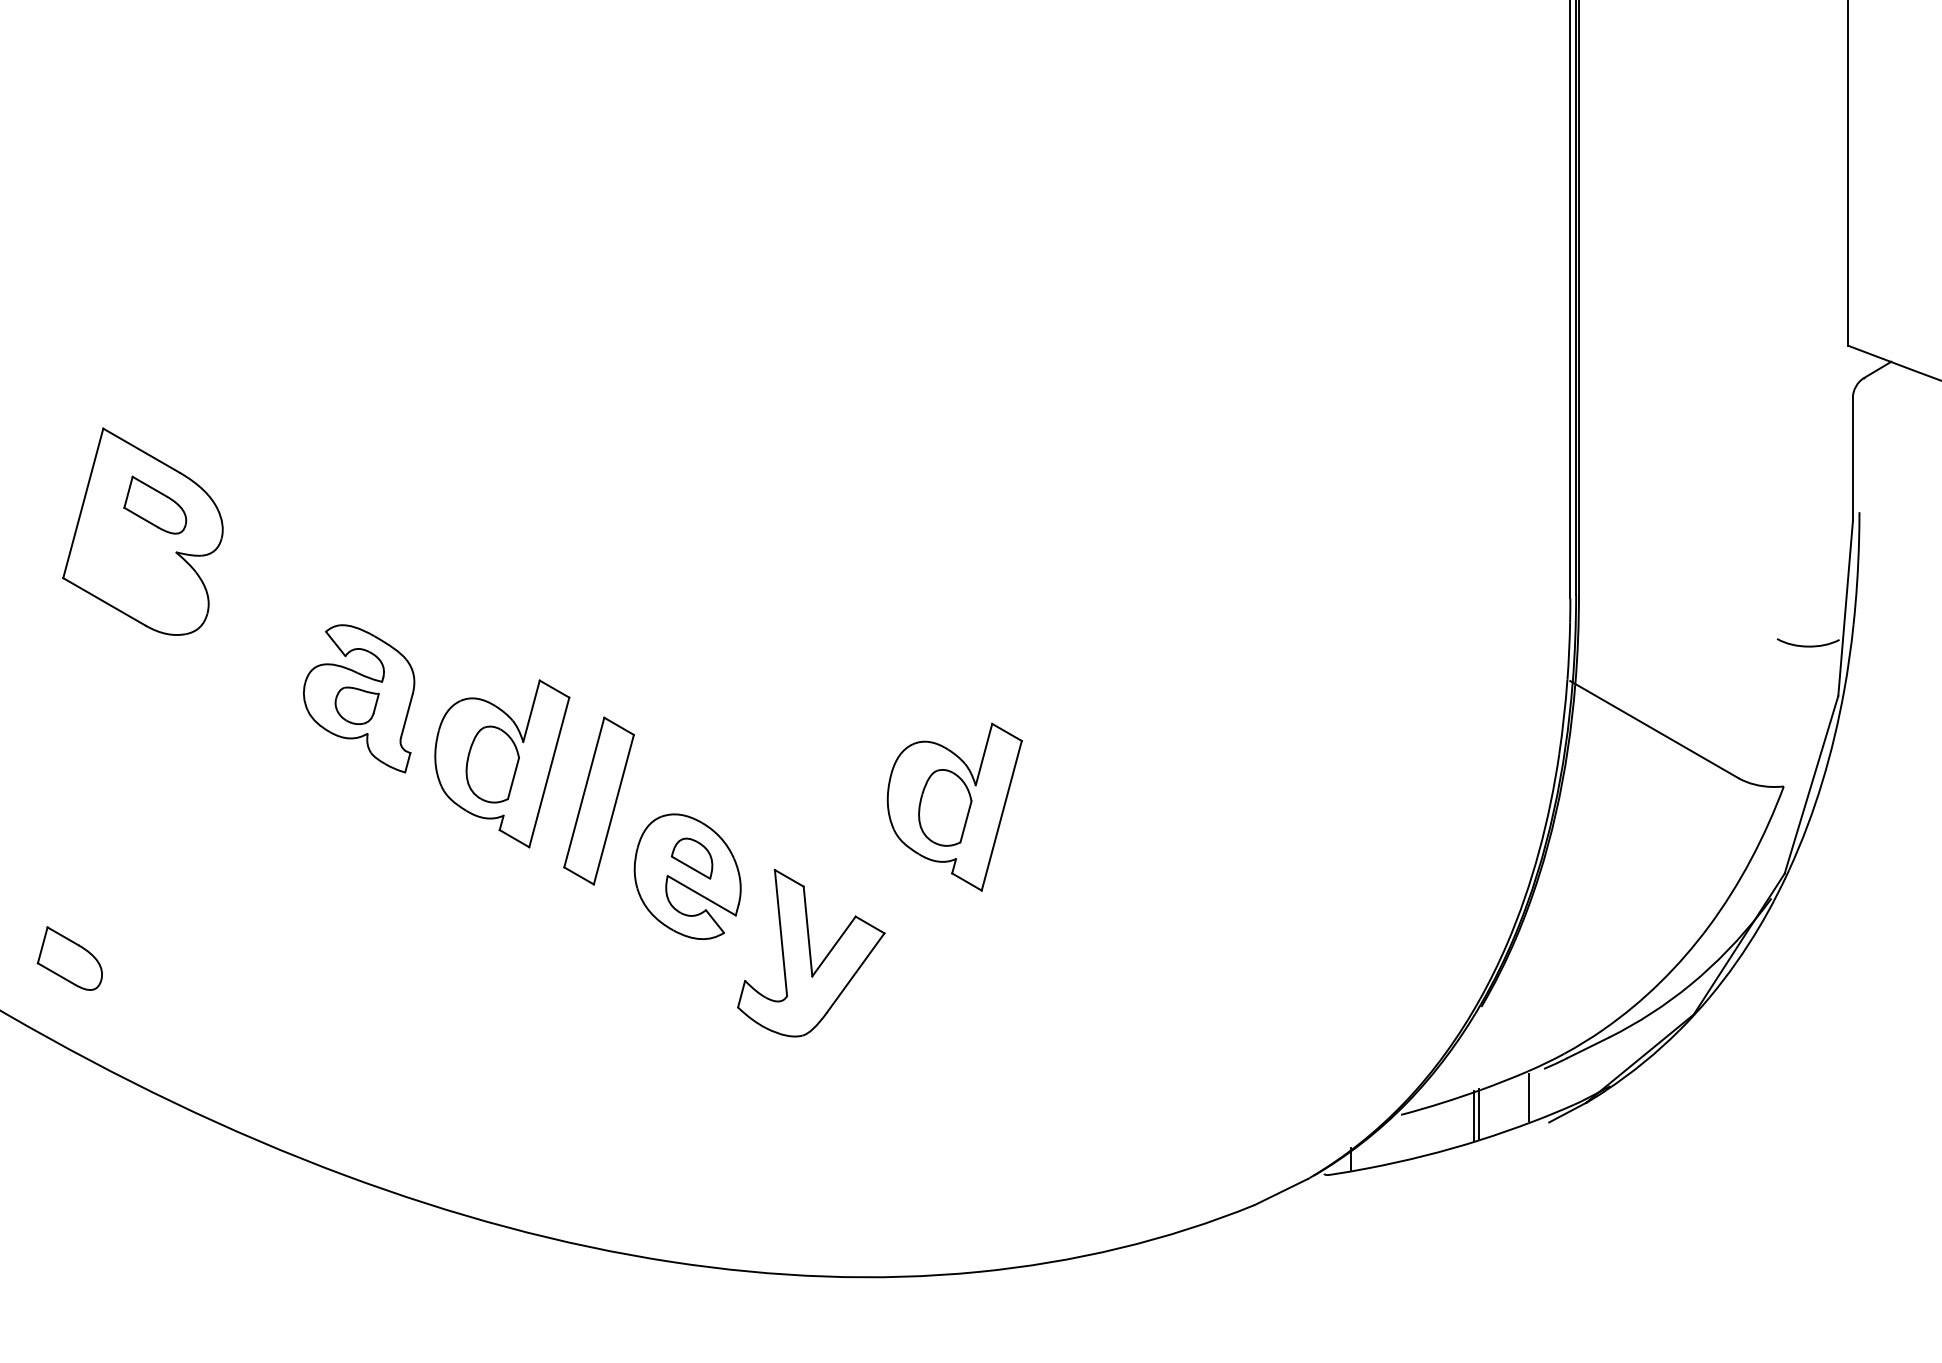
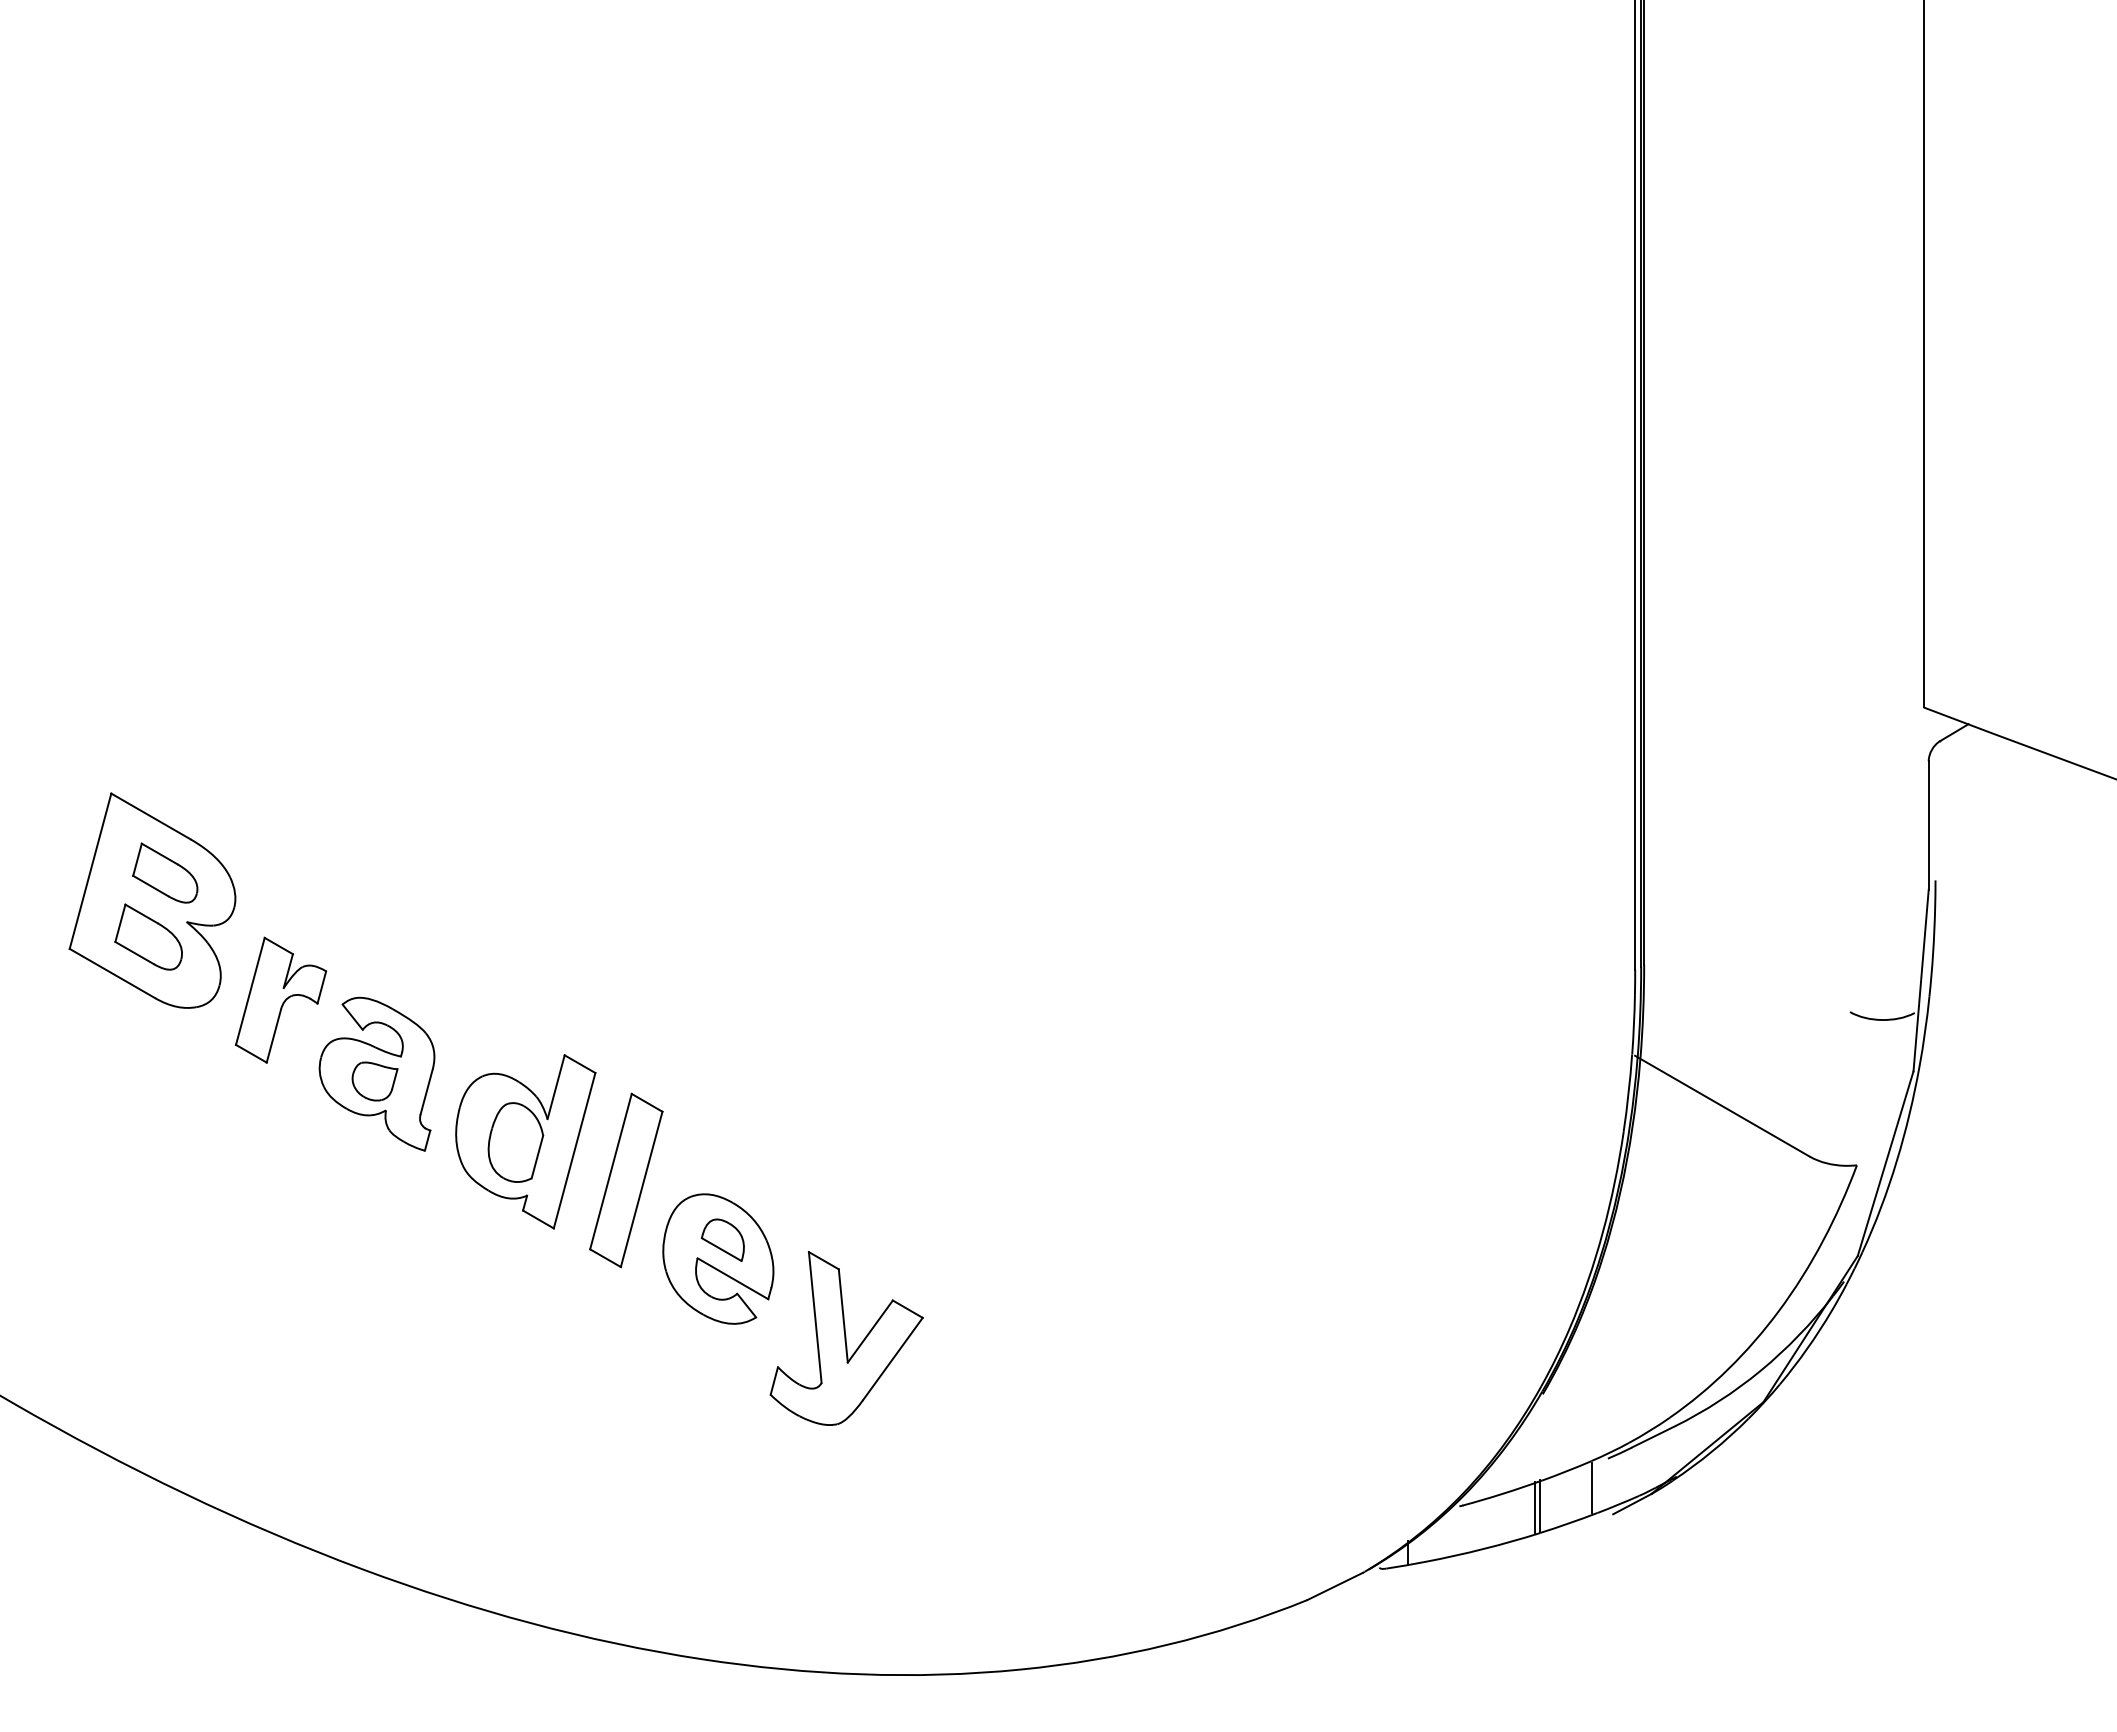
part: (266, 626) -> (280, 999), added
part: (954, 806) -> (995, 1186), removed
part: (69, 958) -> (148, 936), moved

